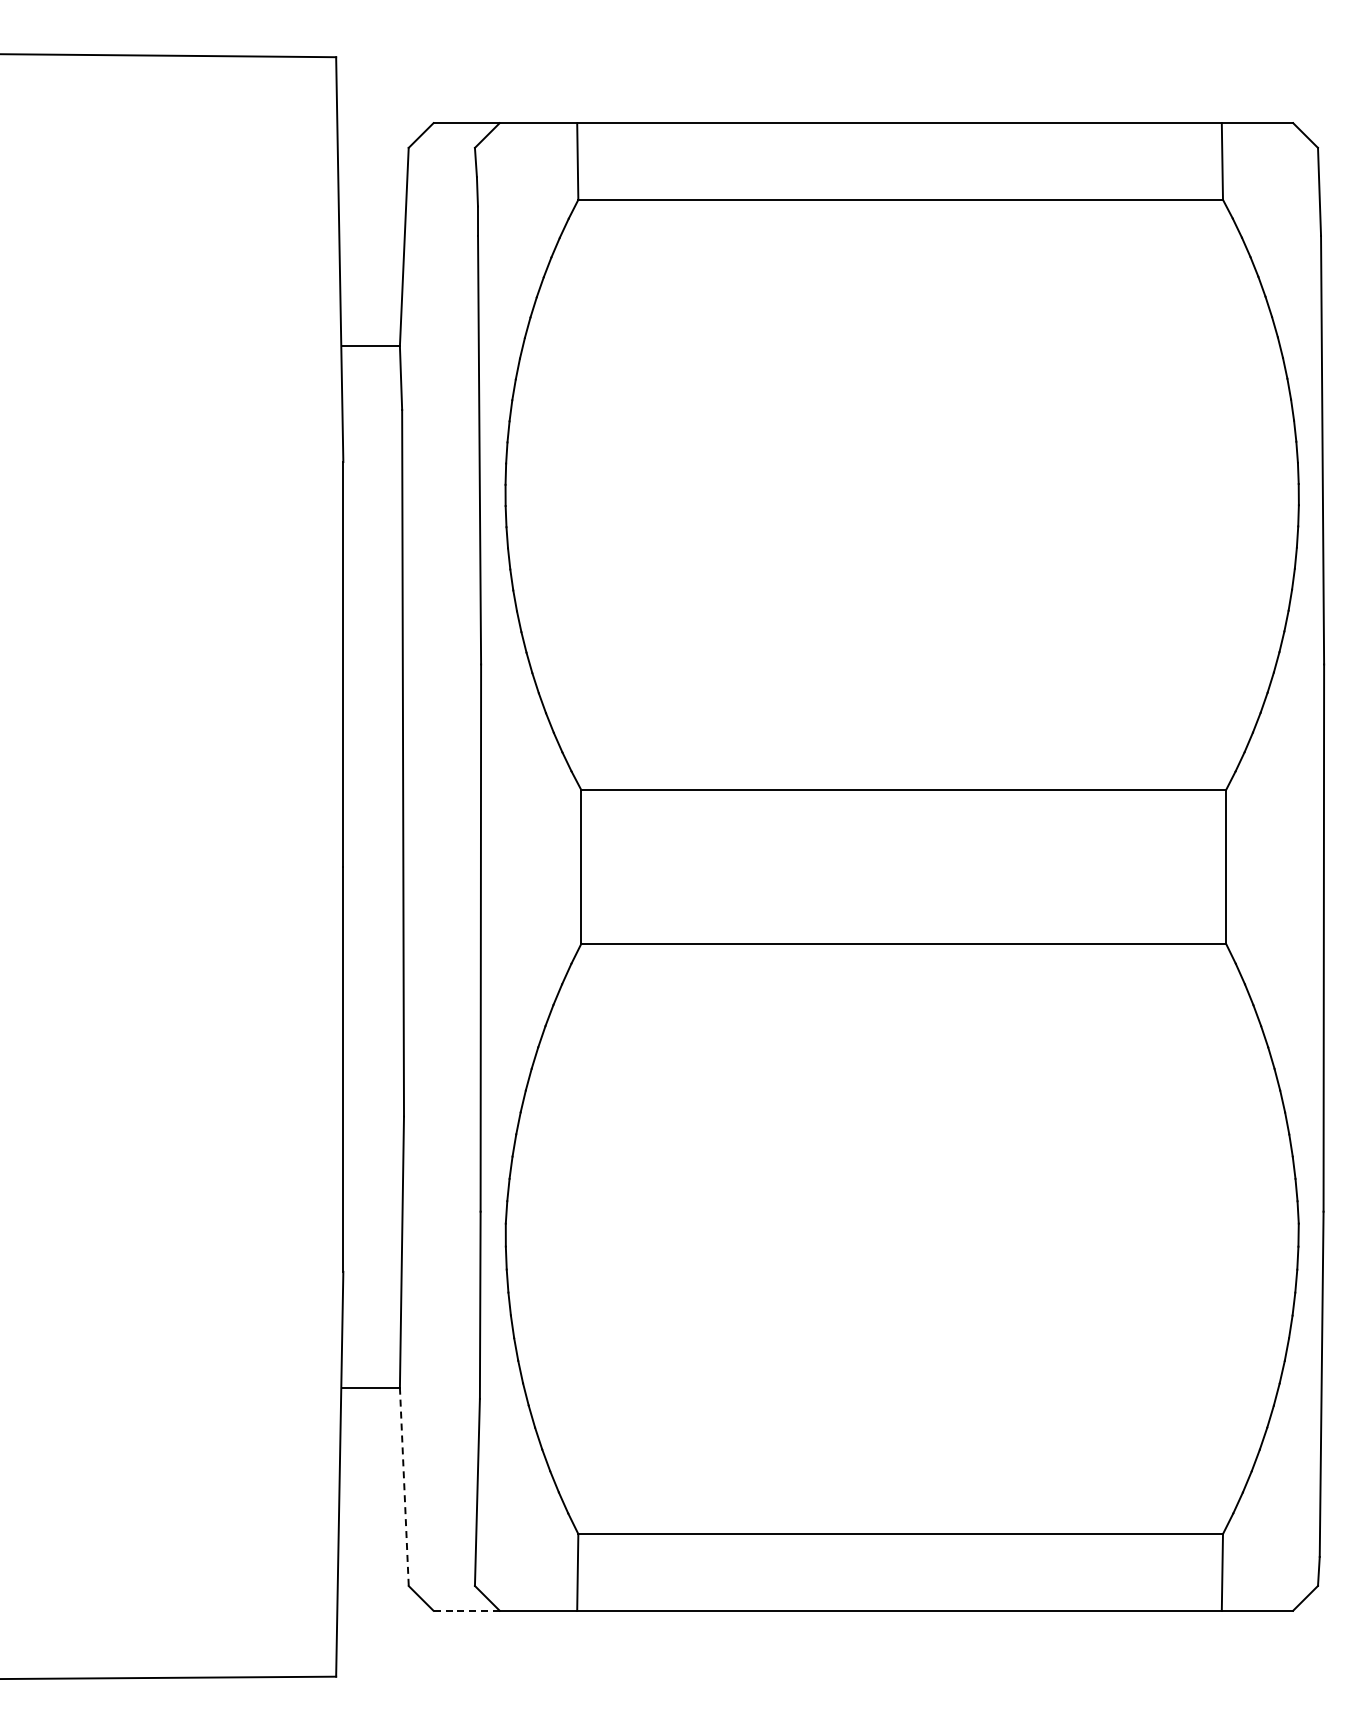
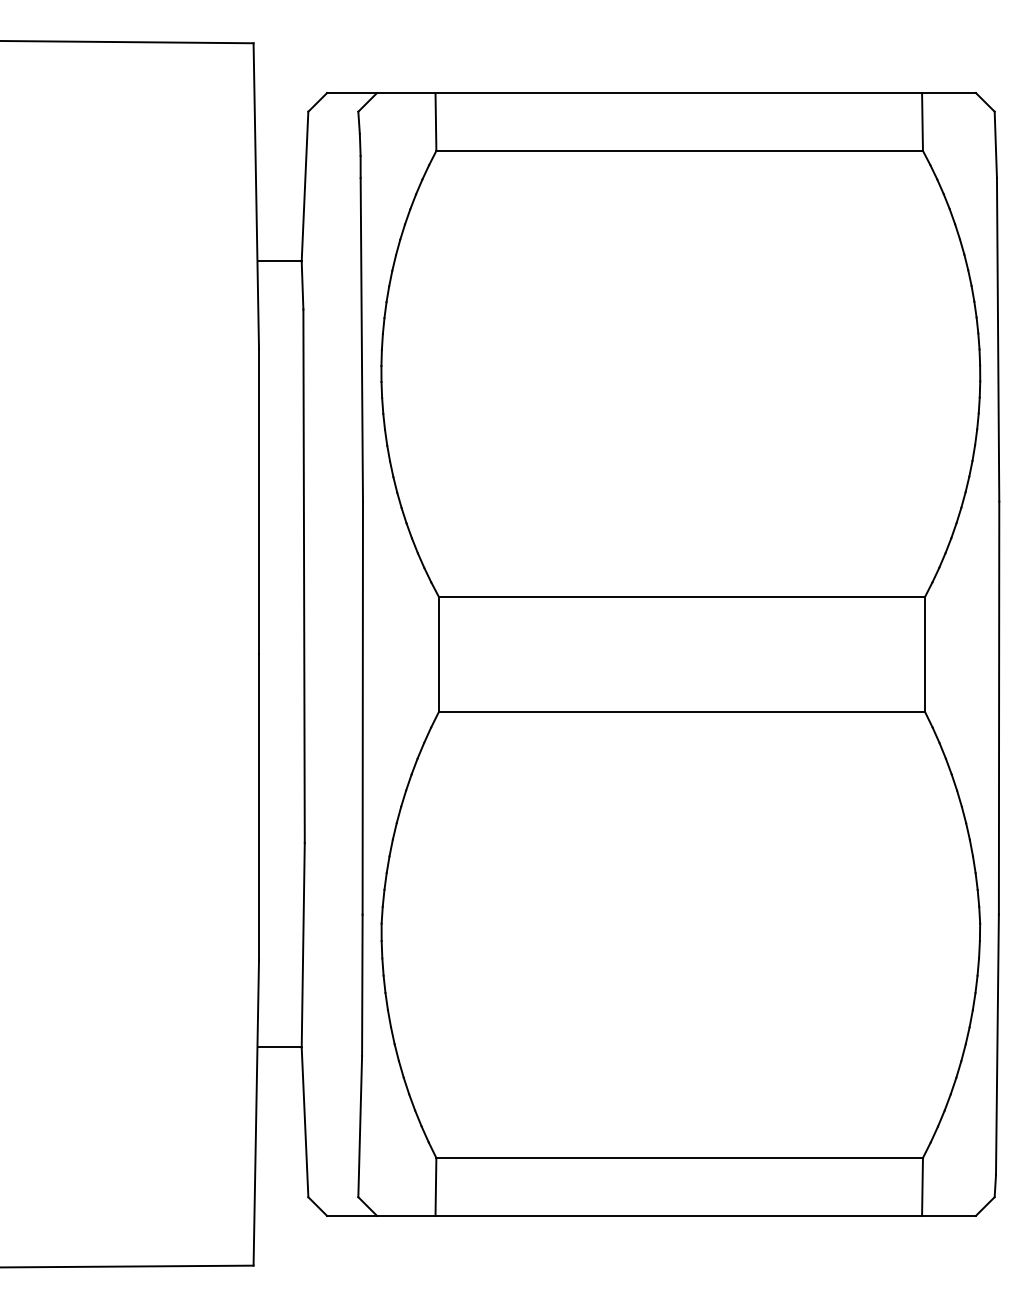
line: (404, 1487) -> (305, 1122), dashed -> solid
line: (467, 1610) -> (352, 1215), dashed -> solid

